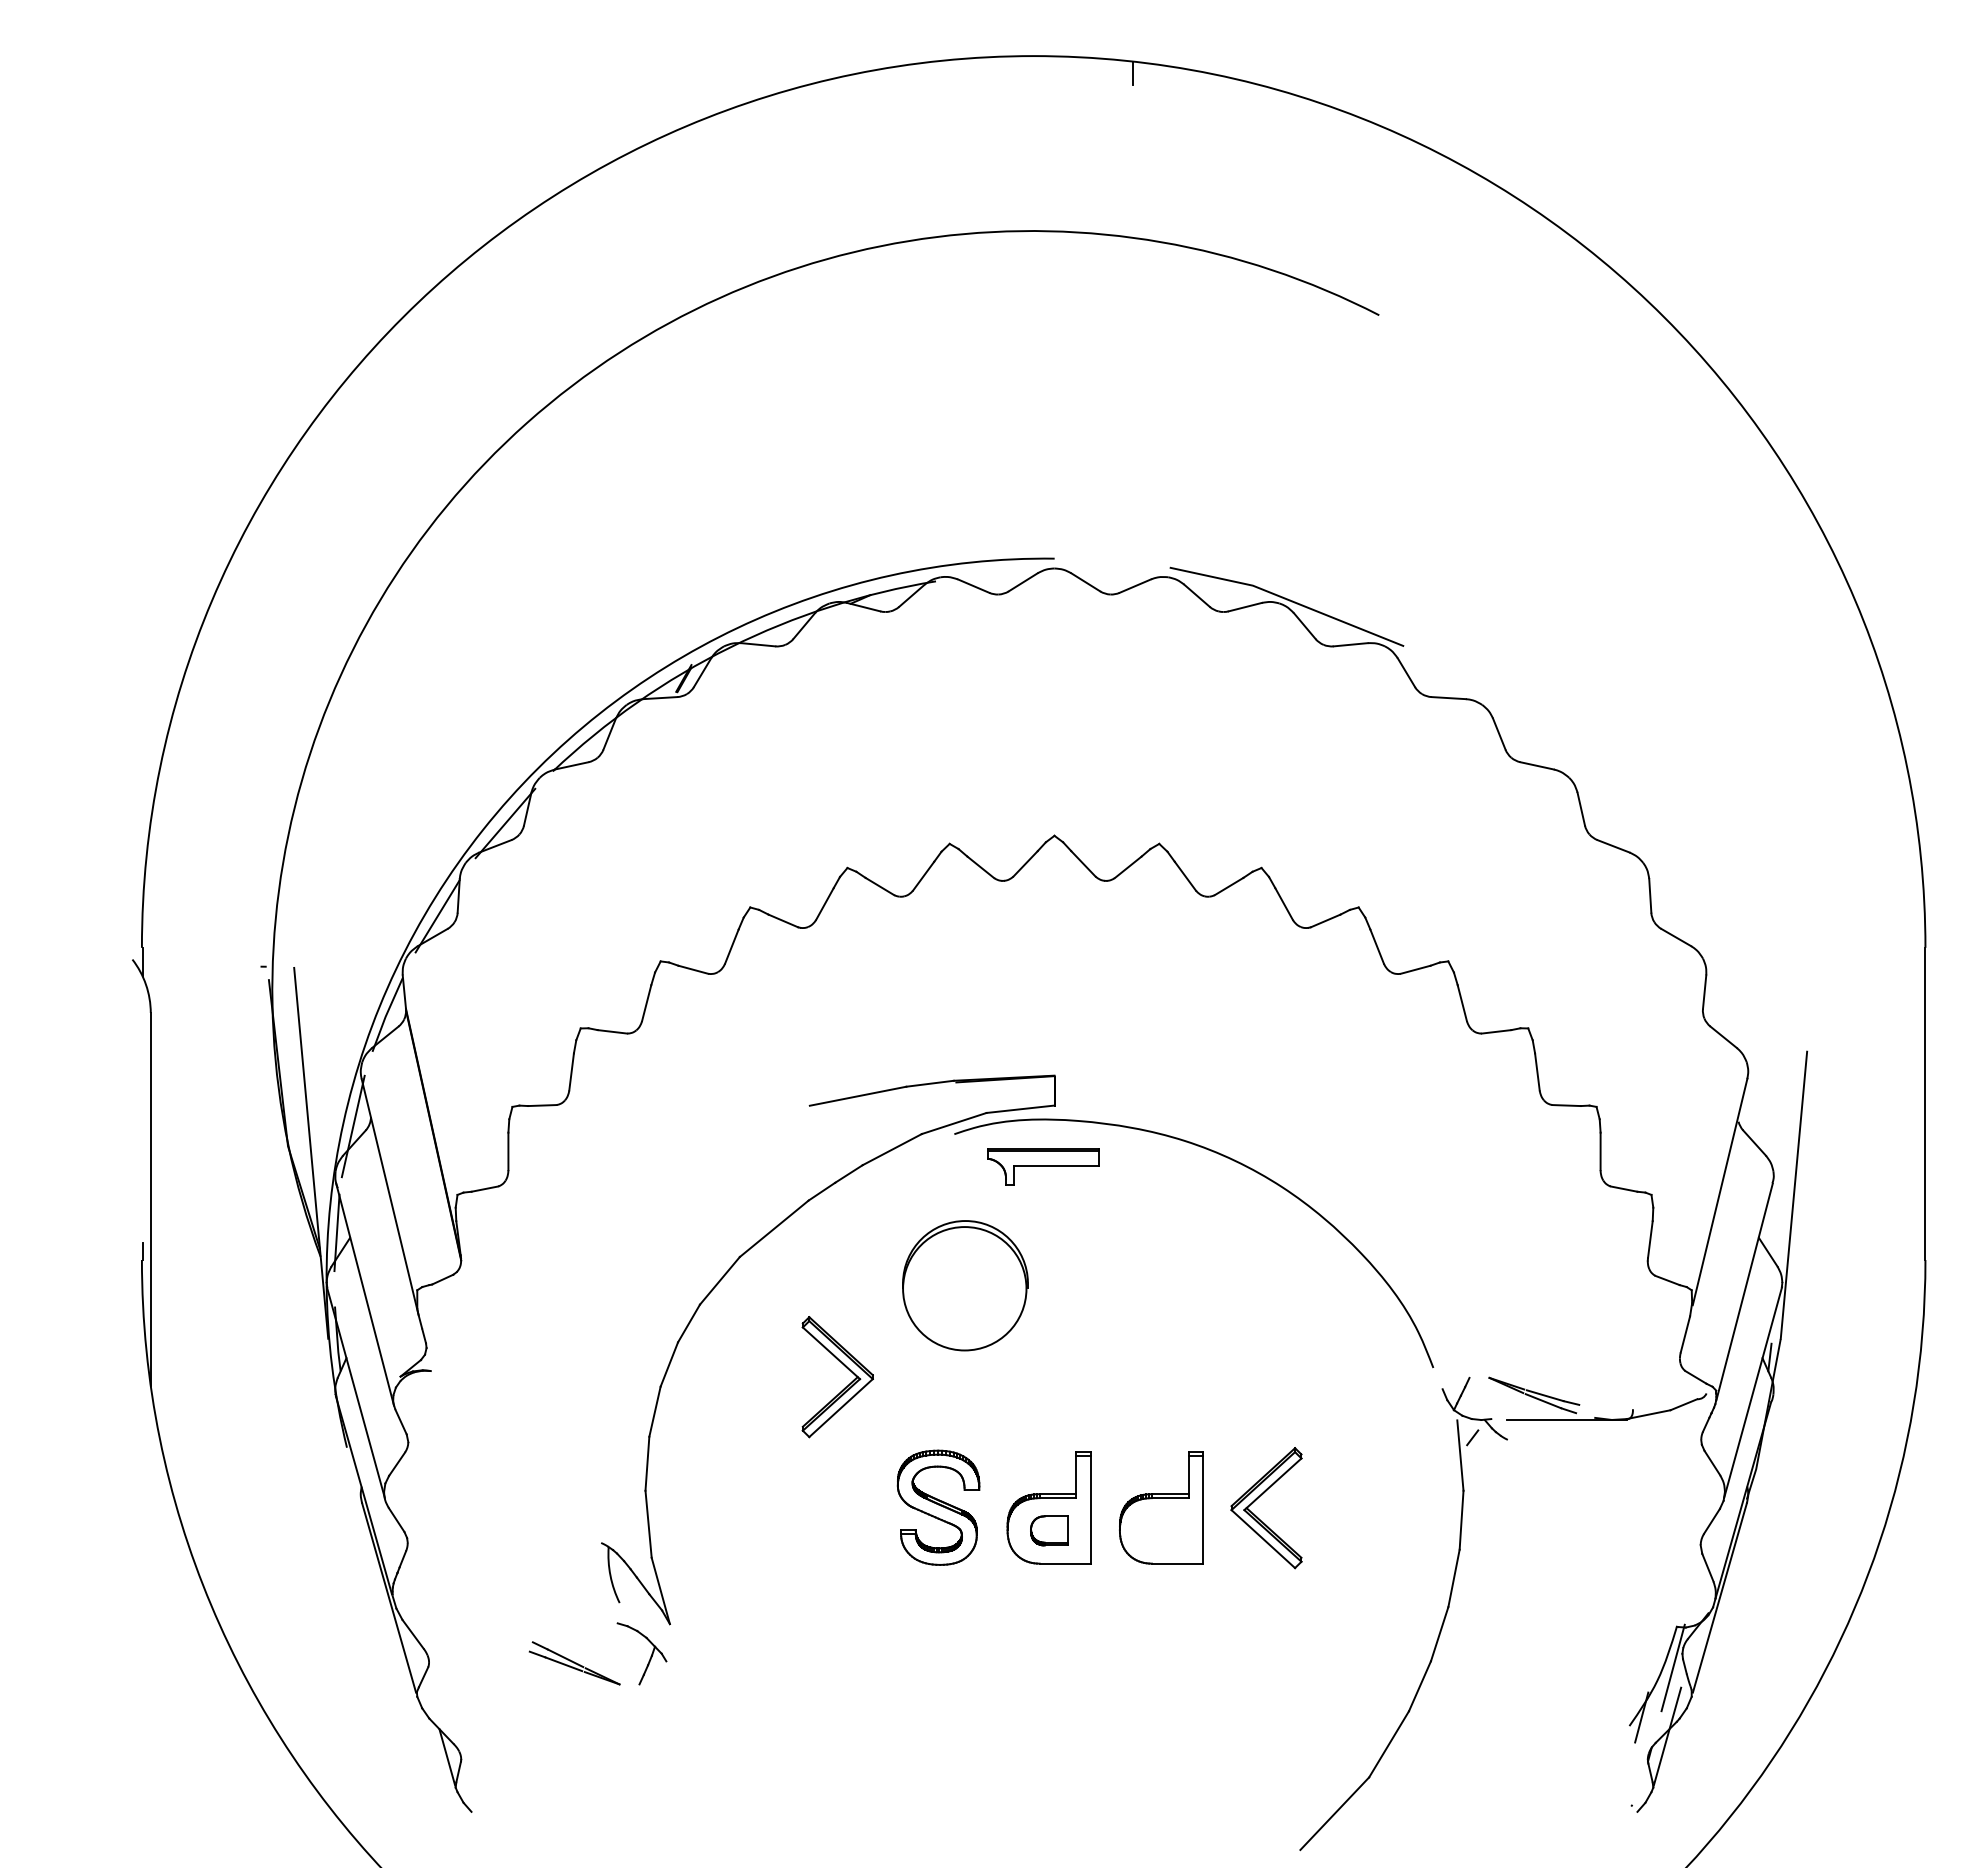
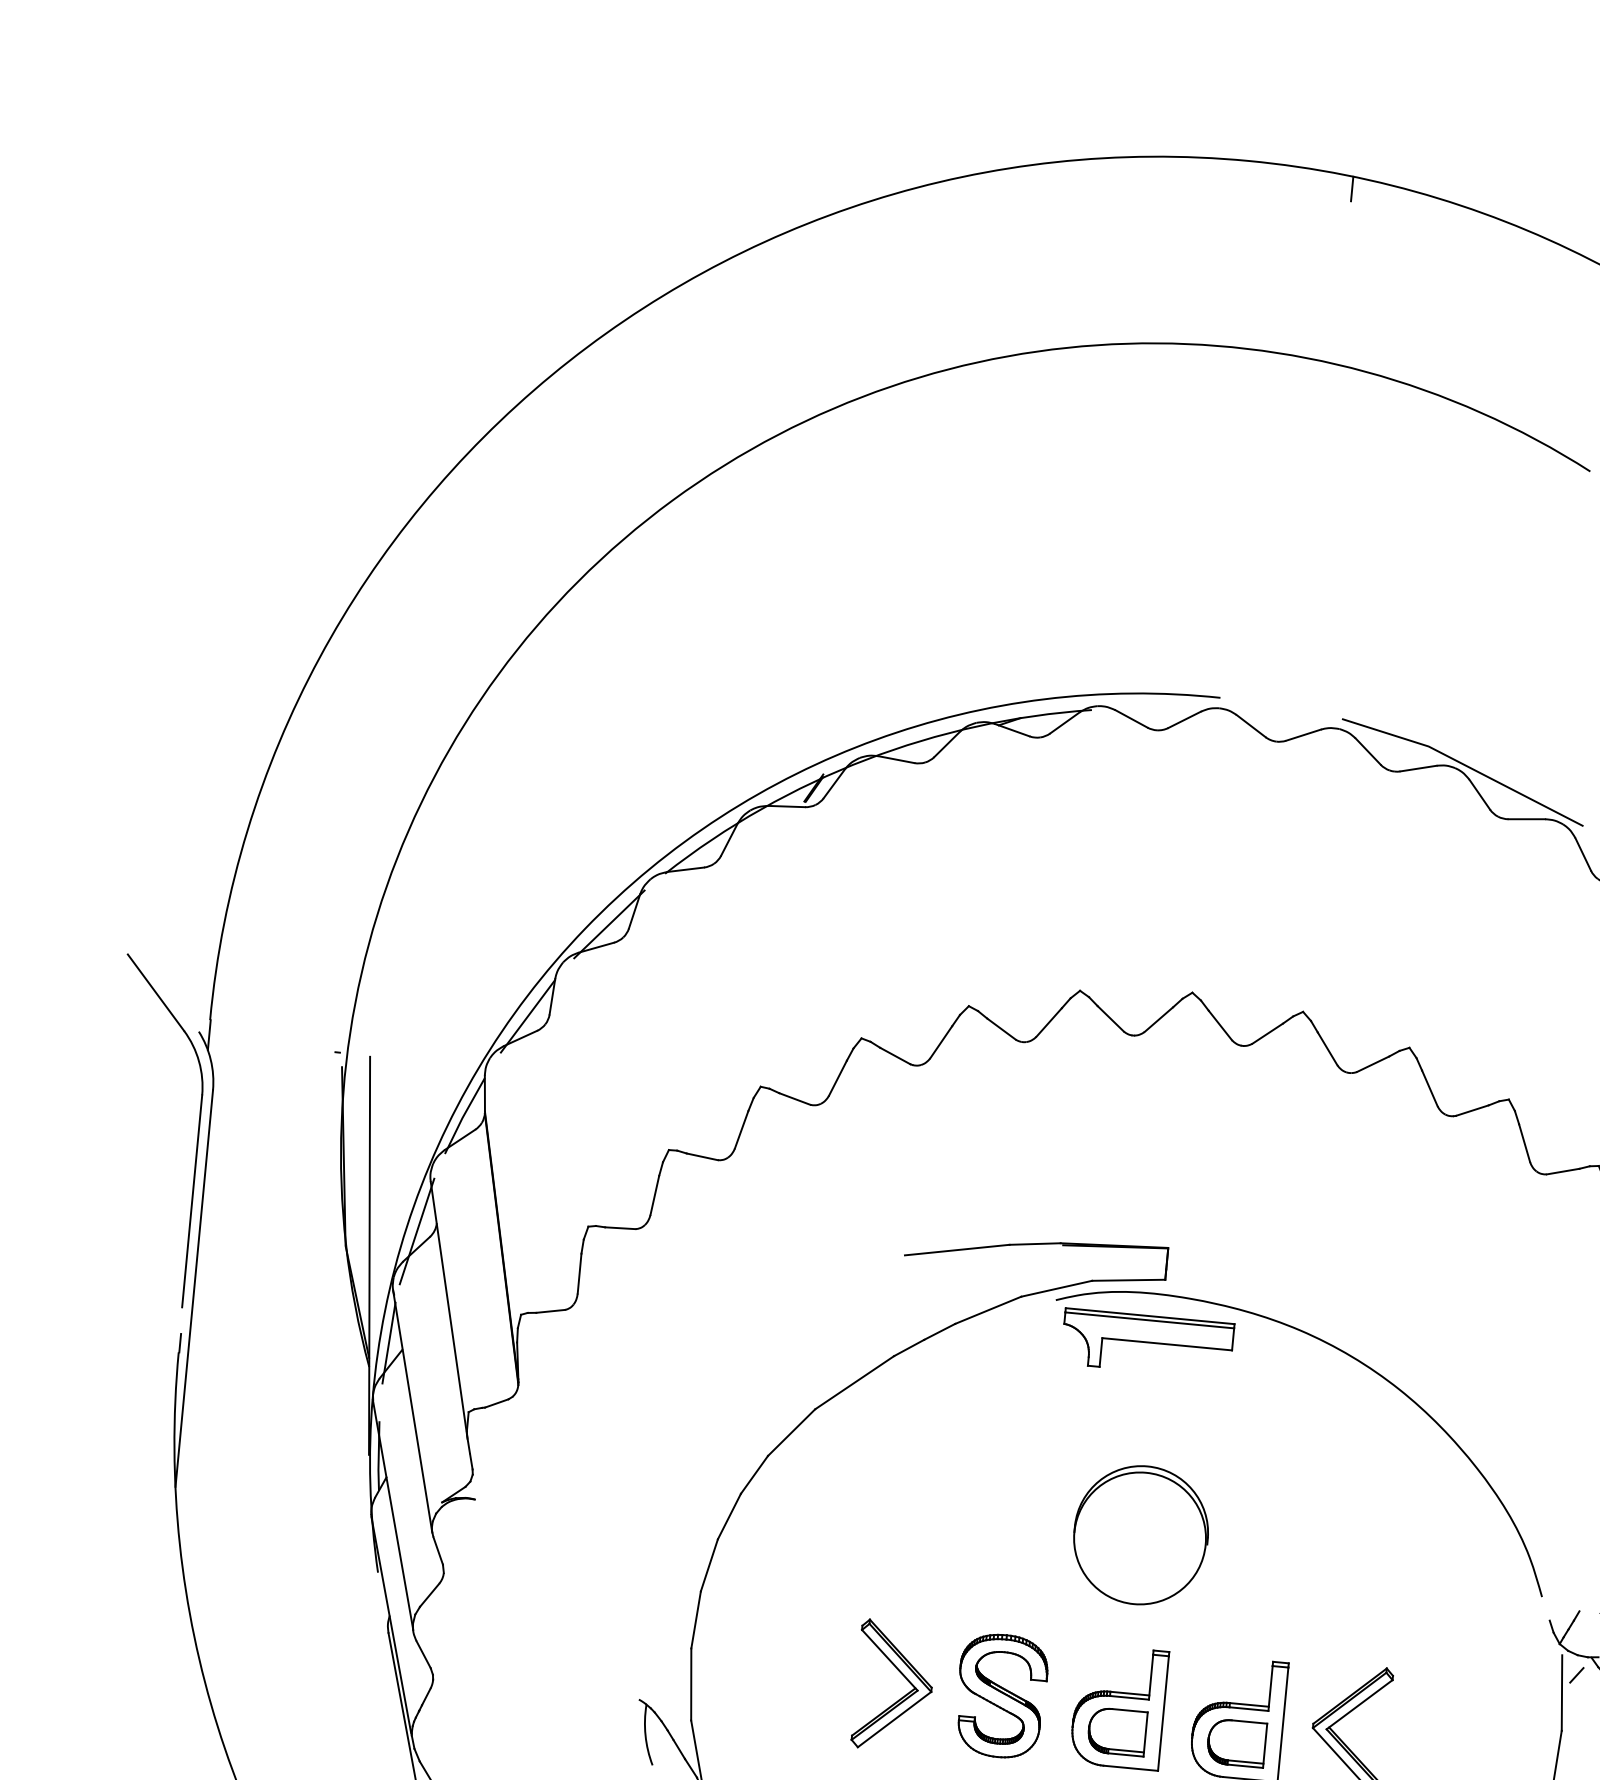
part: (140, 1055) -> (197, 1134), added
part: (1043, 1166) -> (1147, 1343), size x1.43
part: (965, 1285) -> (1141, 1535), moved
part: (845, 1386) -> (901, 1697), moved
part: (1049, 1530) -> (1117, 1731), size x1.43
part: (1161, 1530) -> (1236, 1742), added

